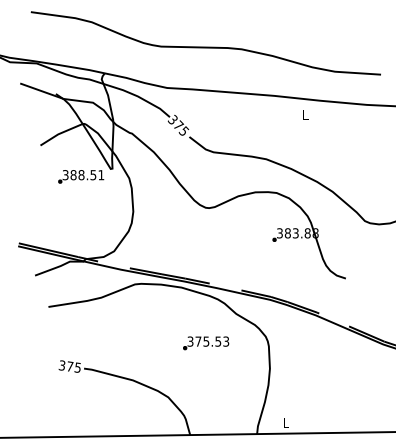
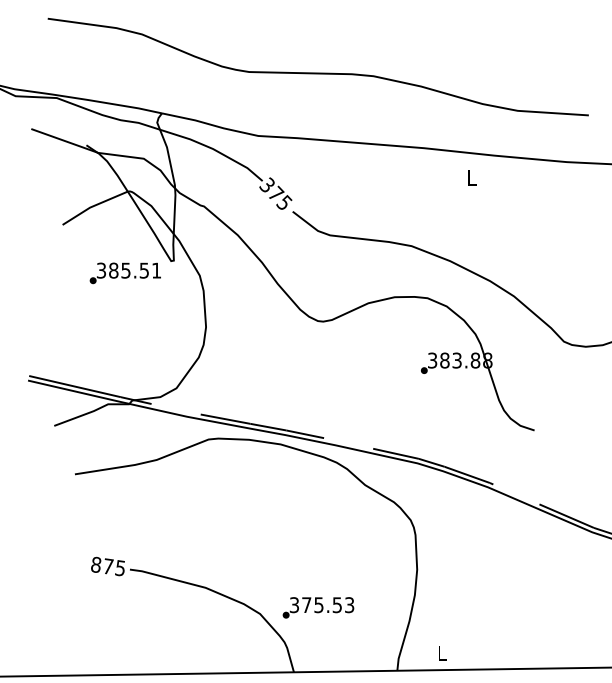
text: (81, 175) -> (125, 271), 388.51 -> 385.51
text: (206, 343) -> (319, 608), moved
text: (61, 365) -> (95, 564), 375 -> 875

